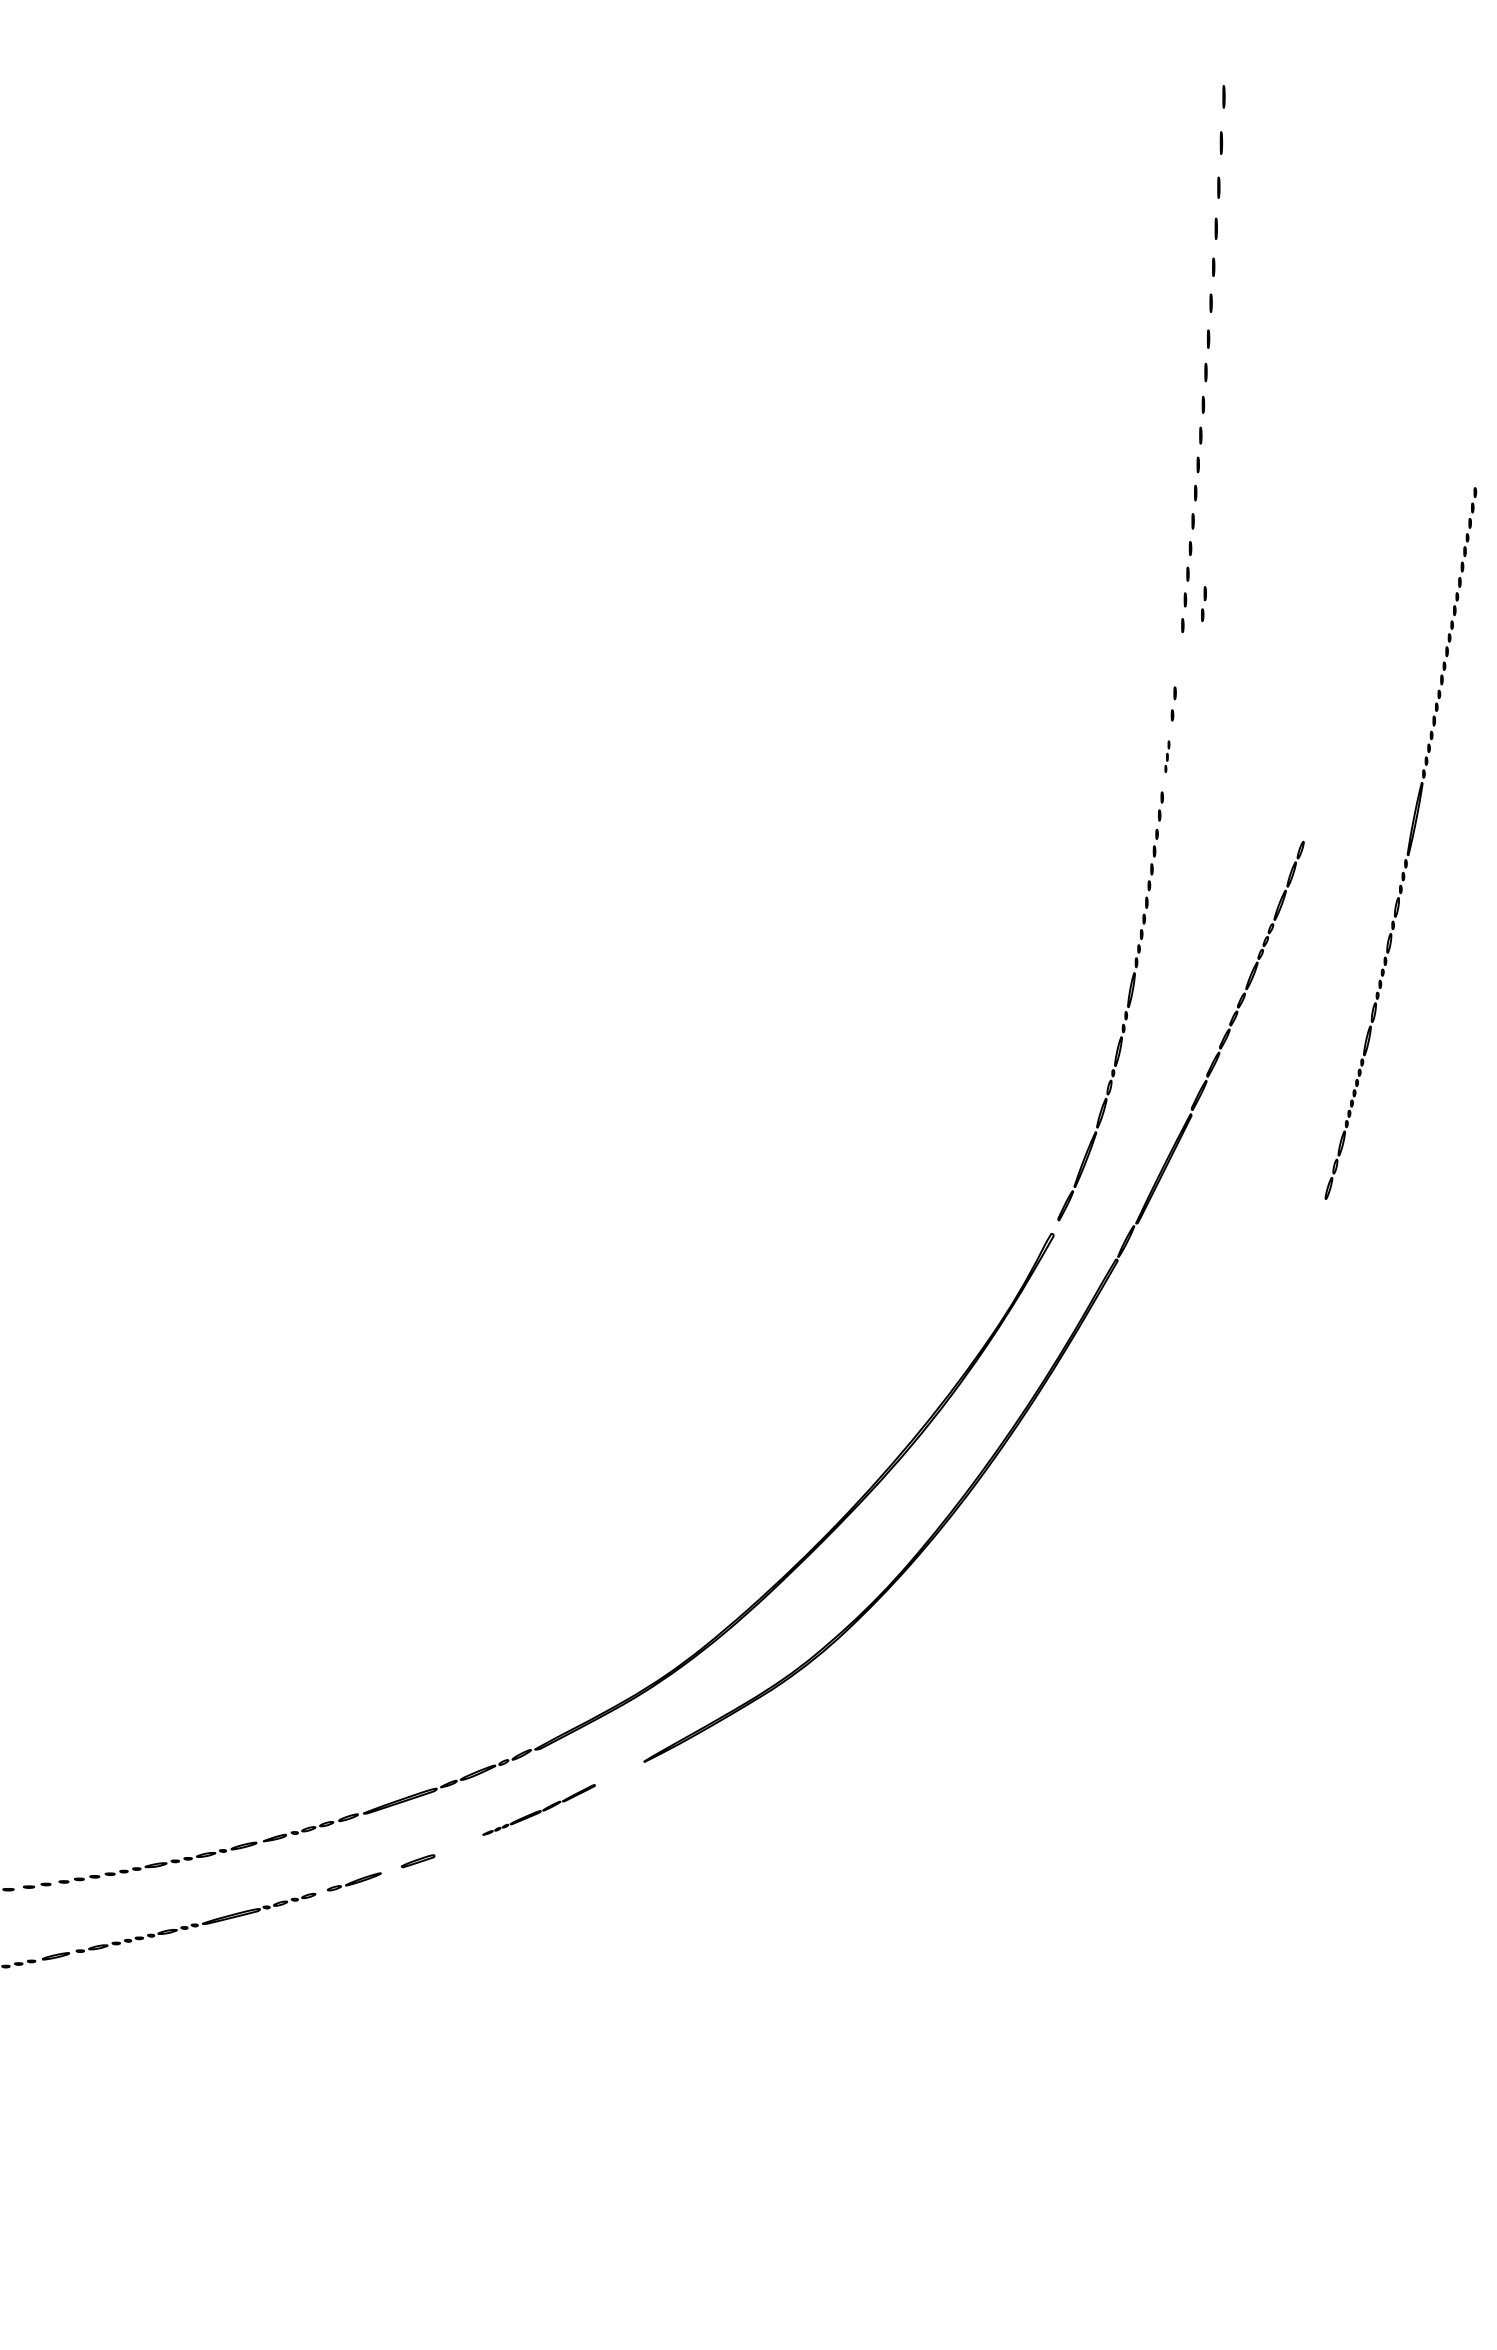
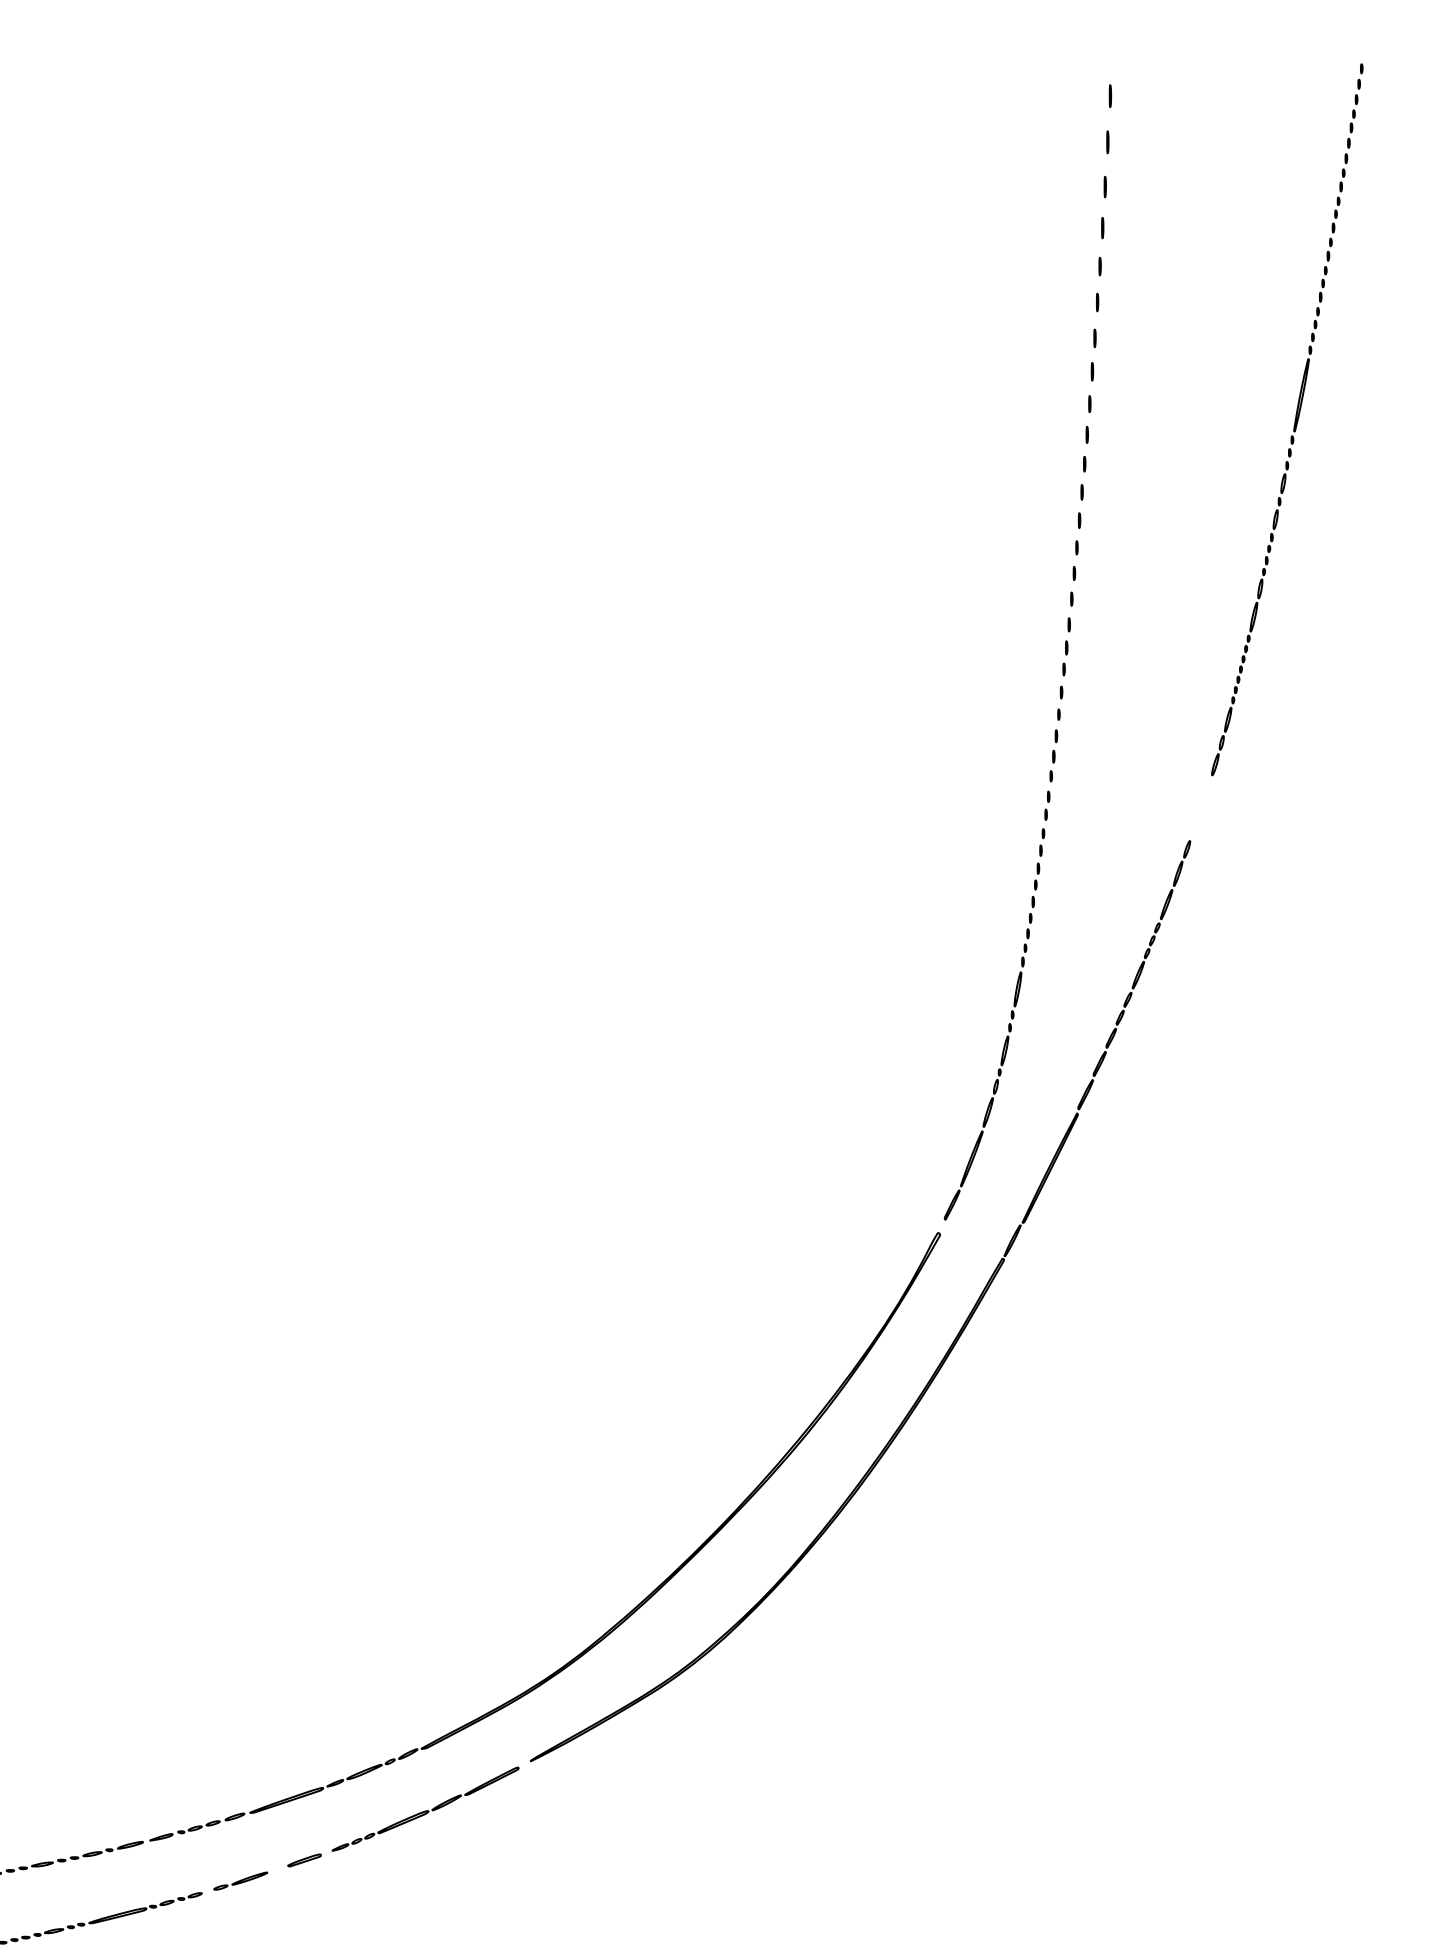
part: (1203, 604) -> (1064, 658), moved
part: (1167, 756) -> (1053, 755), size x1.67
part: (1408, 843) -> (1294, 419), moved
part: (538, 1809) -> (424, 1808), size x1.67

